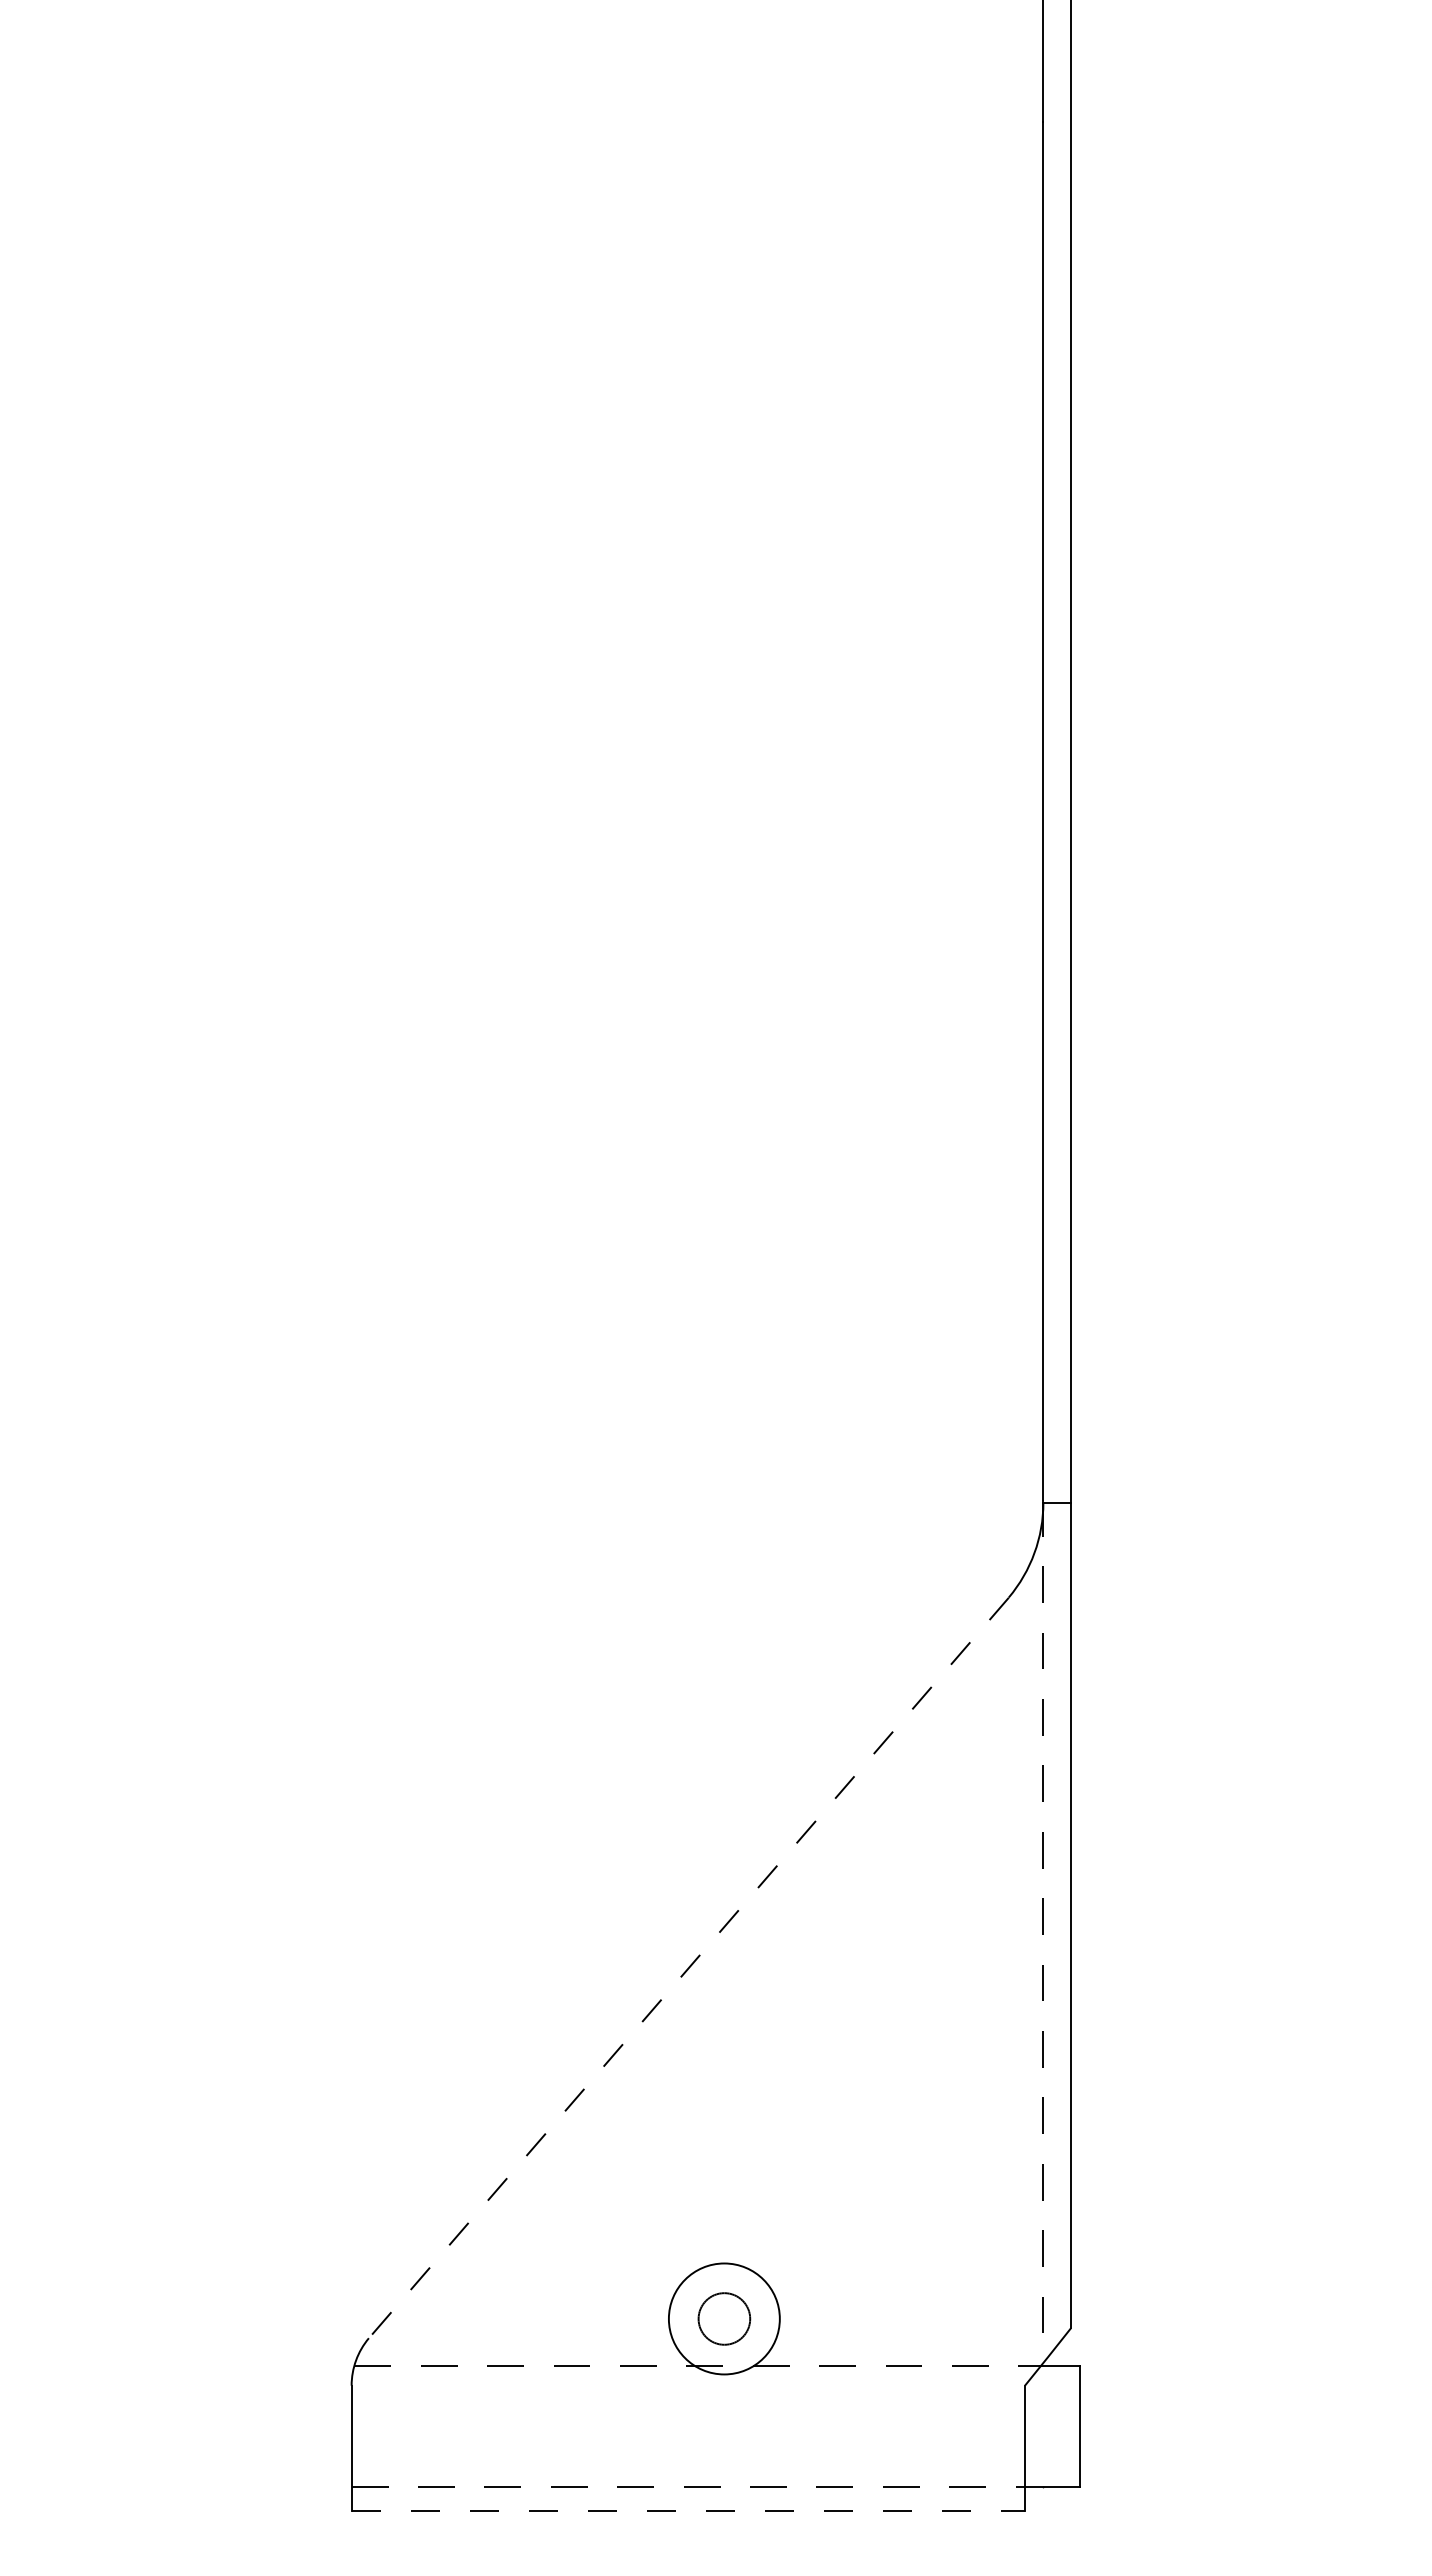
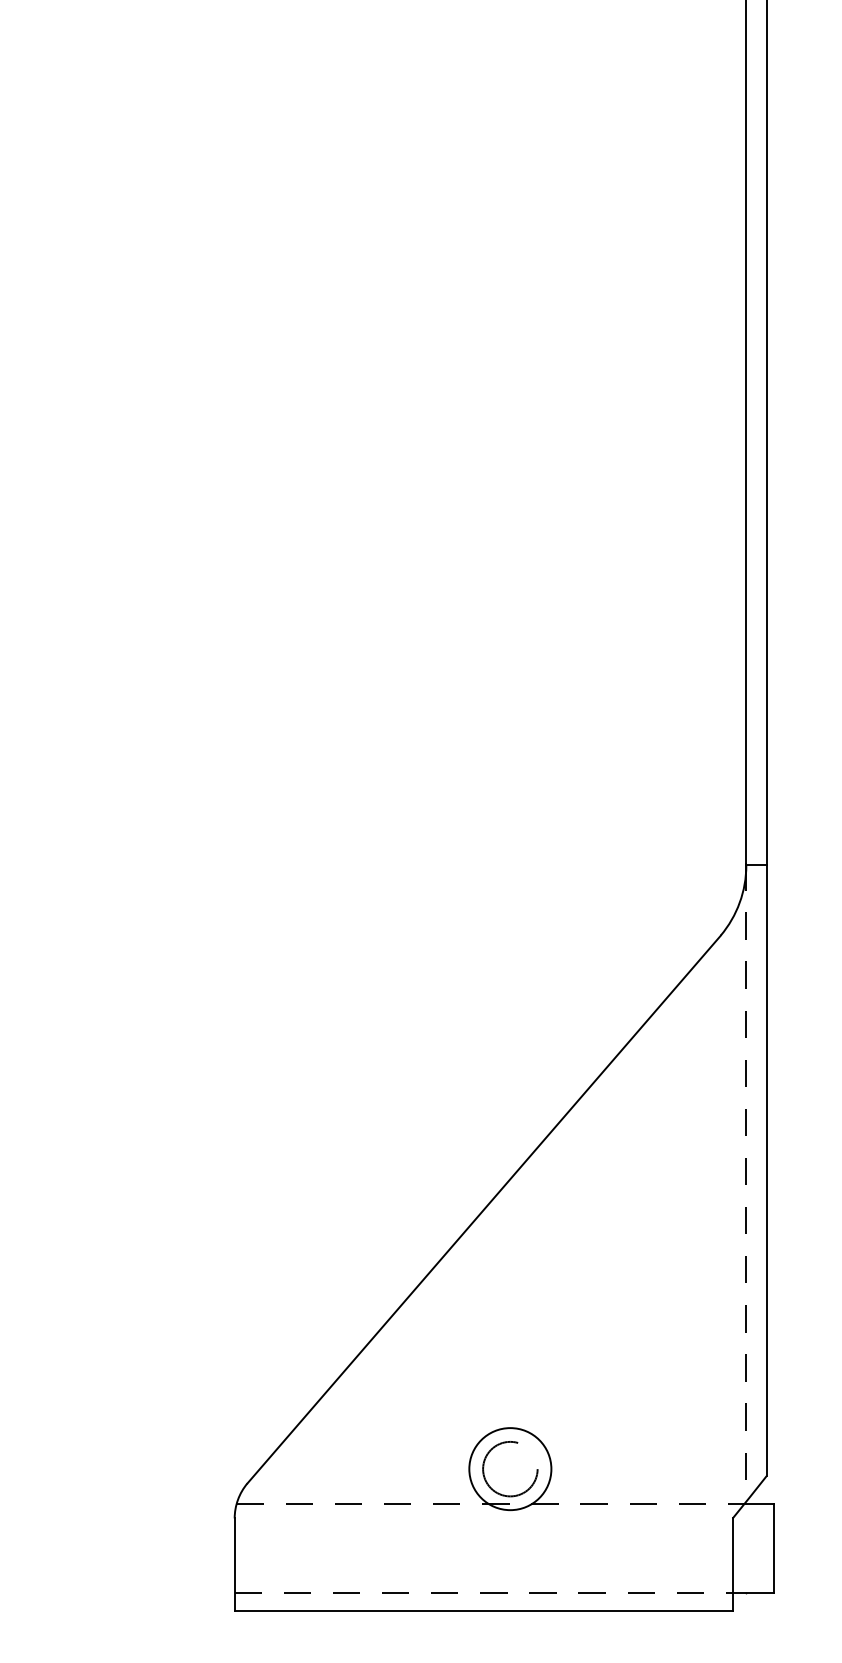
line: (688, 1968) -> (483, 1209), dashed -> solid
circle: (724, 2318) -> (510, 1468), size x1.43
line: (688, 2510) -> (483, 1610), dashed -> solid

